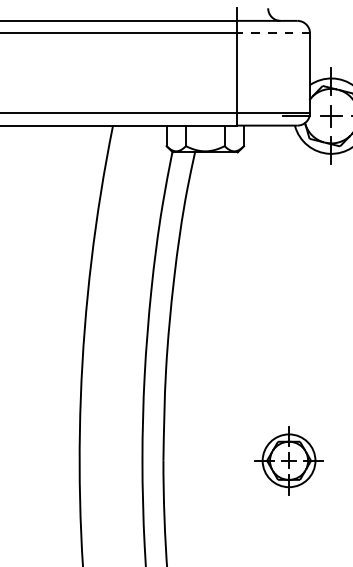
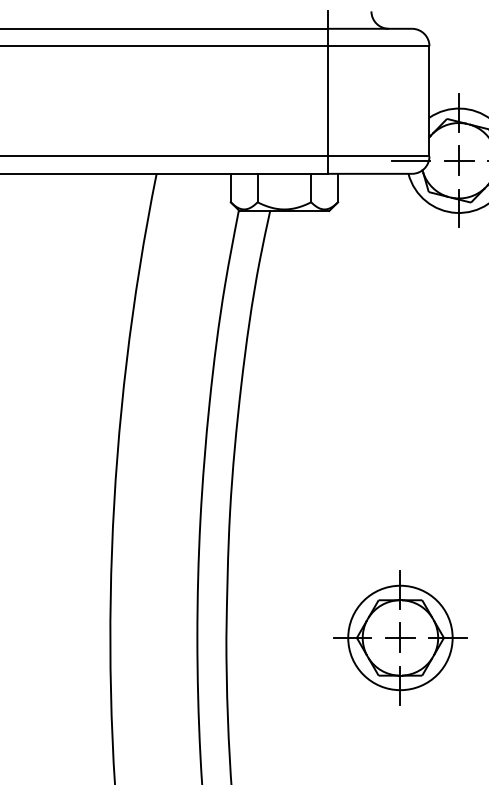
line: (273, 33) -> (378, 46), dashed -> solid
part: (288, 460) -> (399, 637), size x1.43

